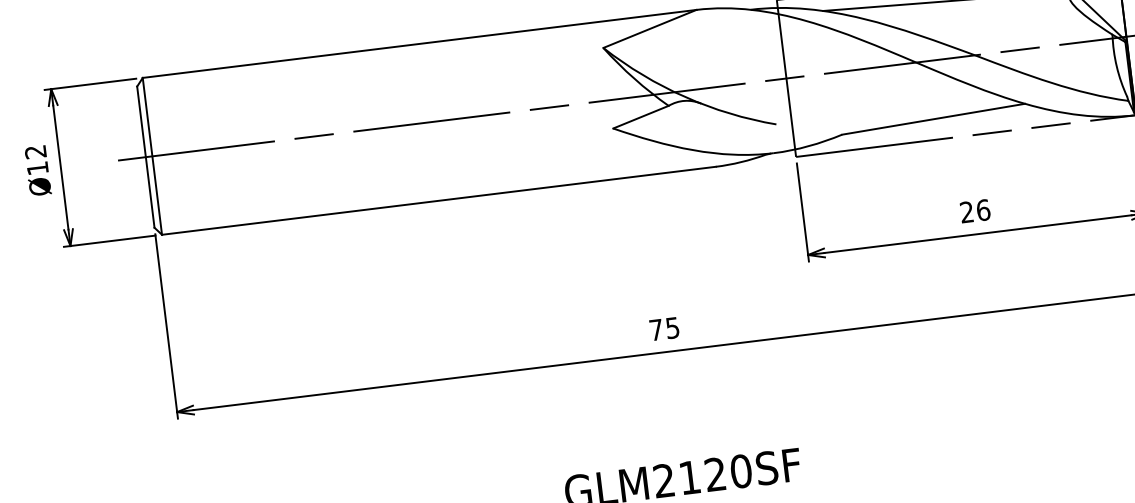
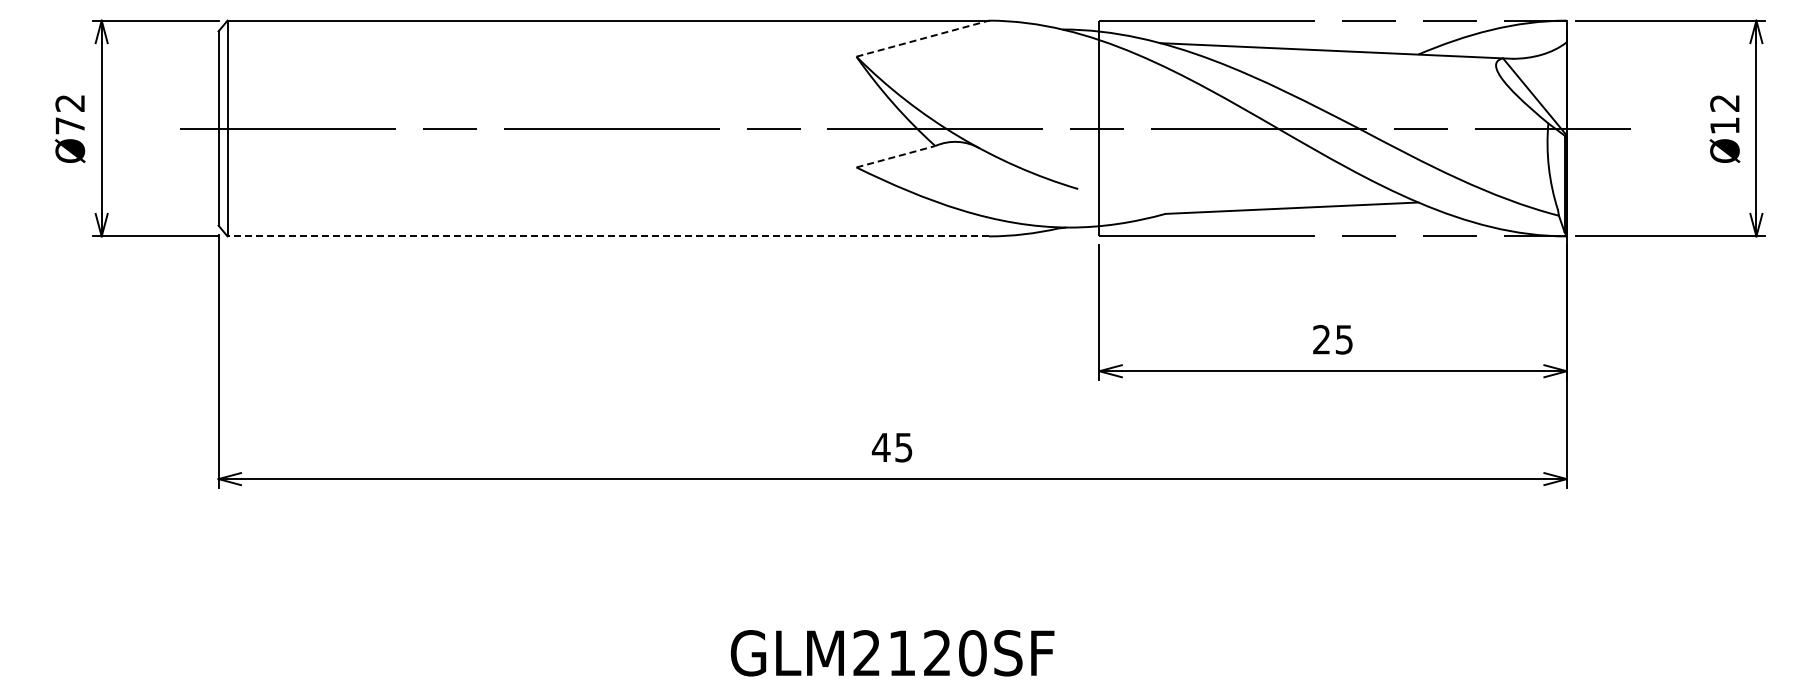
line: (649, 28) -> (922, 38), solid -> dashed
line: (640, 117) -> (895, 156), solid -> dashed
text: (37, 168) -> (69, 125), Ø12 -> Ø72
line: (439, 200) -> (608, 236), solid -> dashed
text: (983, 210) -> (1344, 339), 26 -> 25
text: (655, 330) -> (880, 447), 75 -> 45

